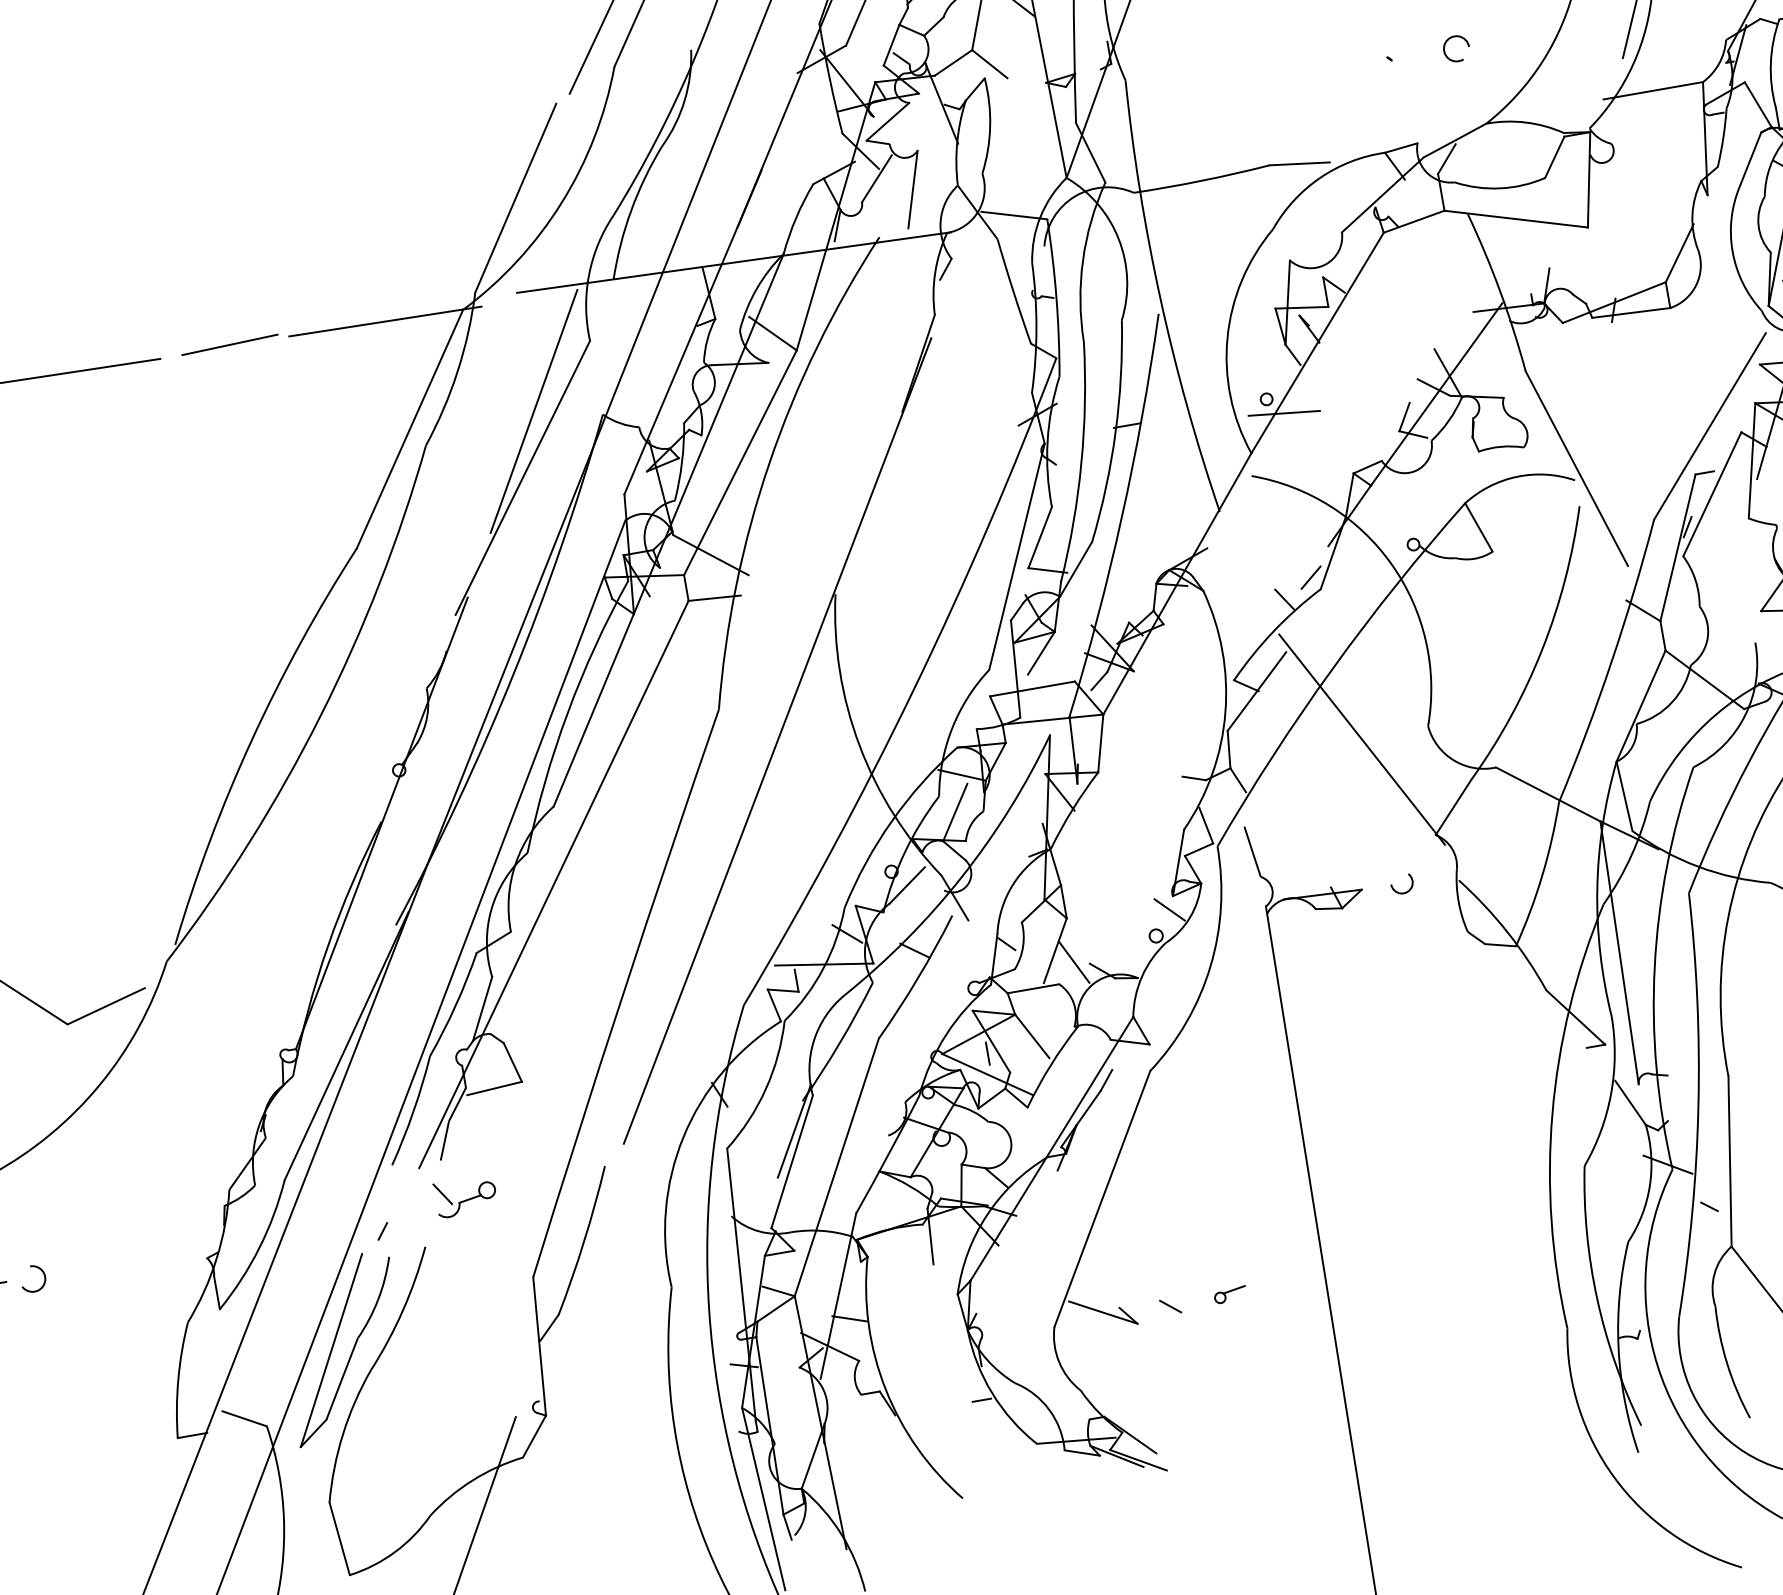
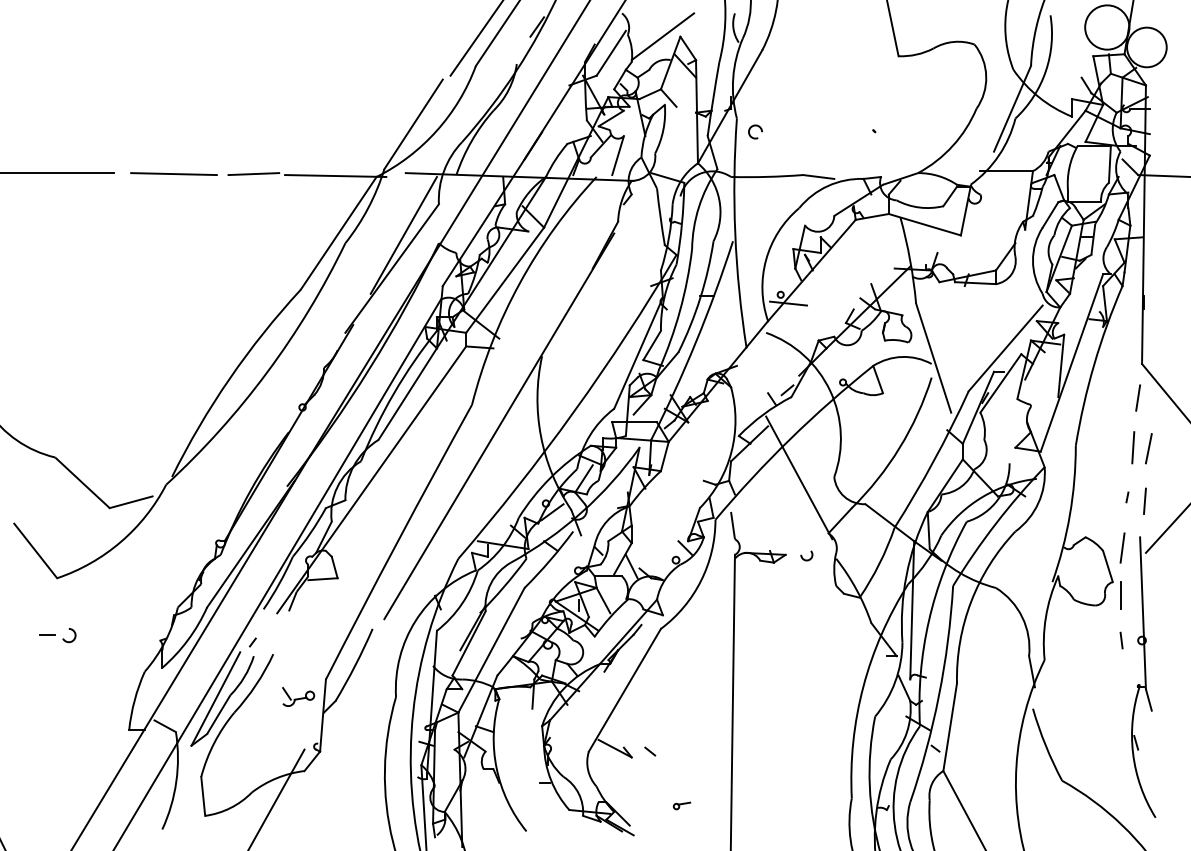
arc: (1454, 38) -> (755, 126), moved
part: (465, 1195) -> (298, 696), moved
part: (1229, 1294) -> (681, 805), moved

